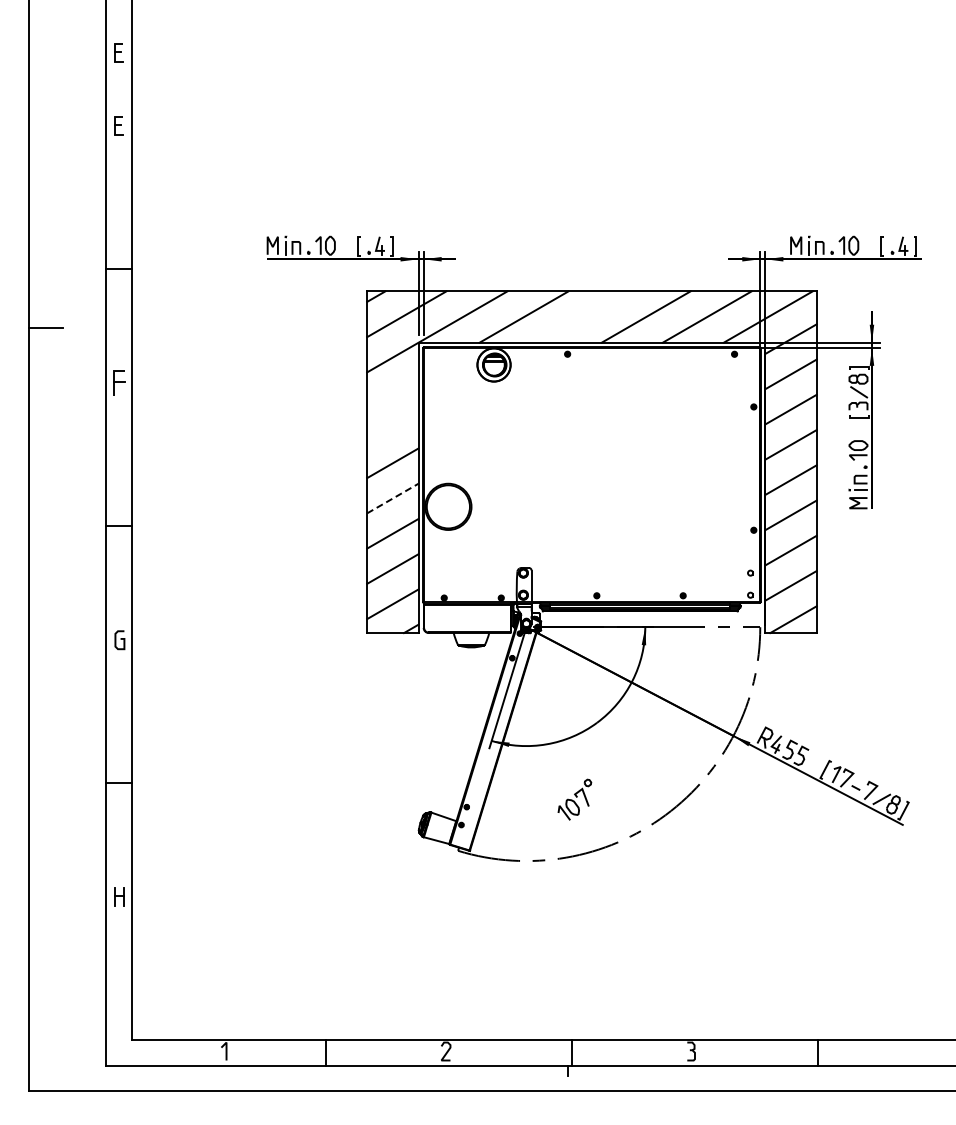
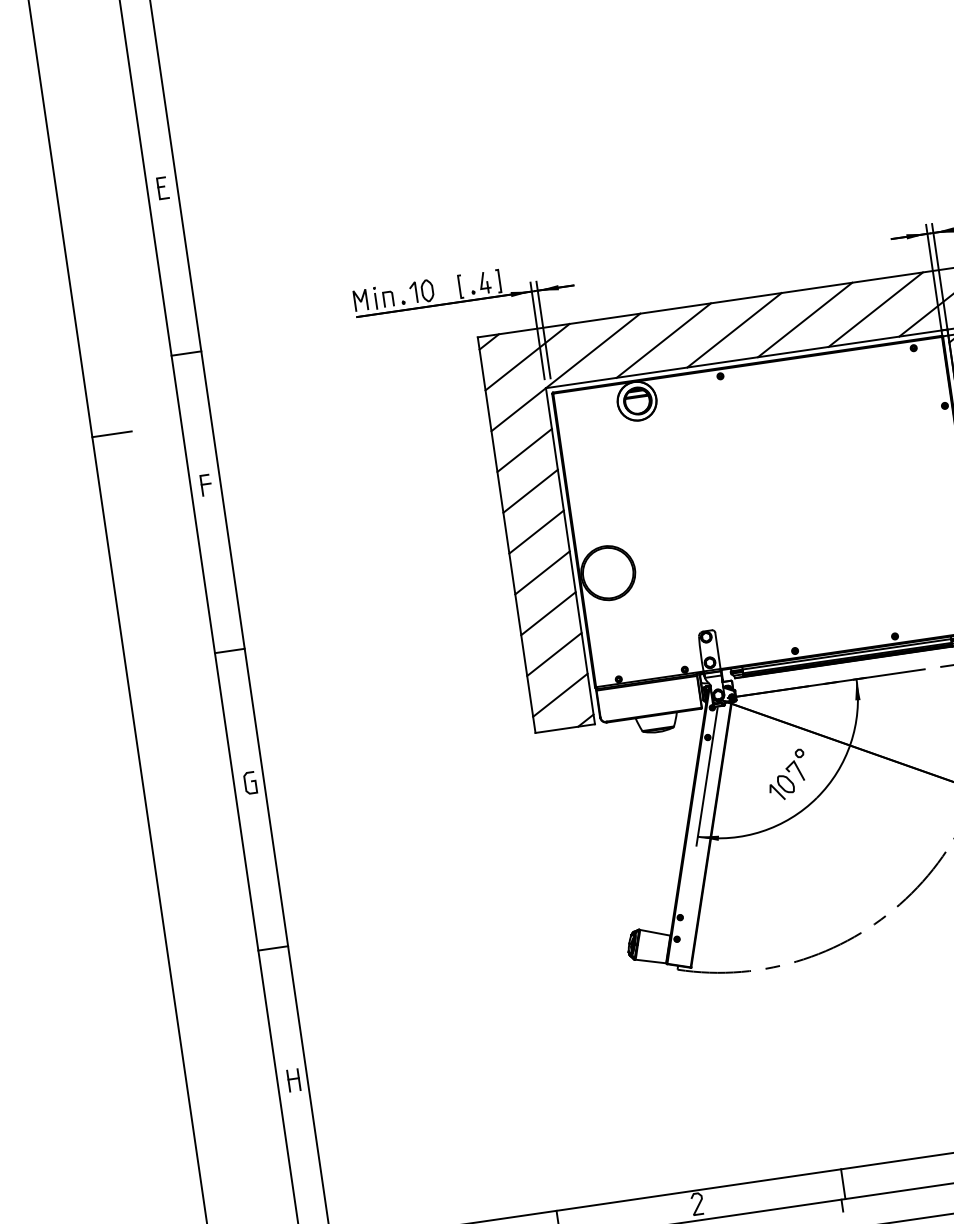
part: (118, 52) -> (149, 102), removed
line: (584, 316) -> (733, 329), added
part: (118, 382) -> (205, 484), size x0.71
line: (392, 392) -> (524, 450), added
line: (392, 427) -> (530, 490), added
line: (392, 498) -> (542, 572), dashed -> solid
part: (574, 799) -> (786, 774), moved

